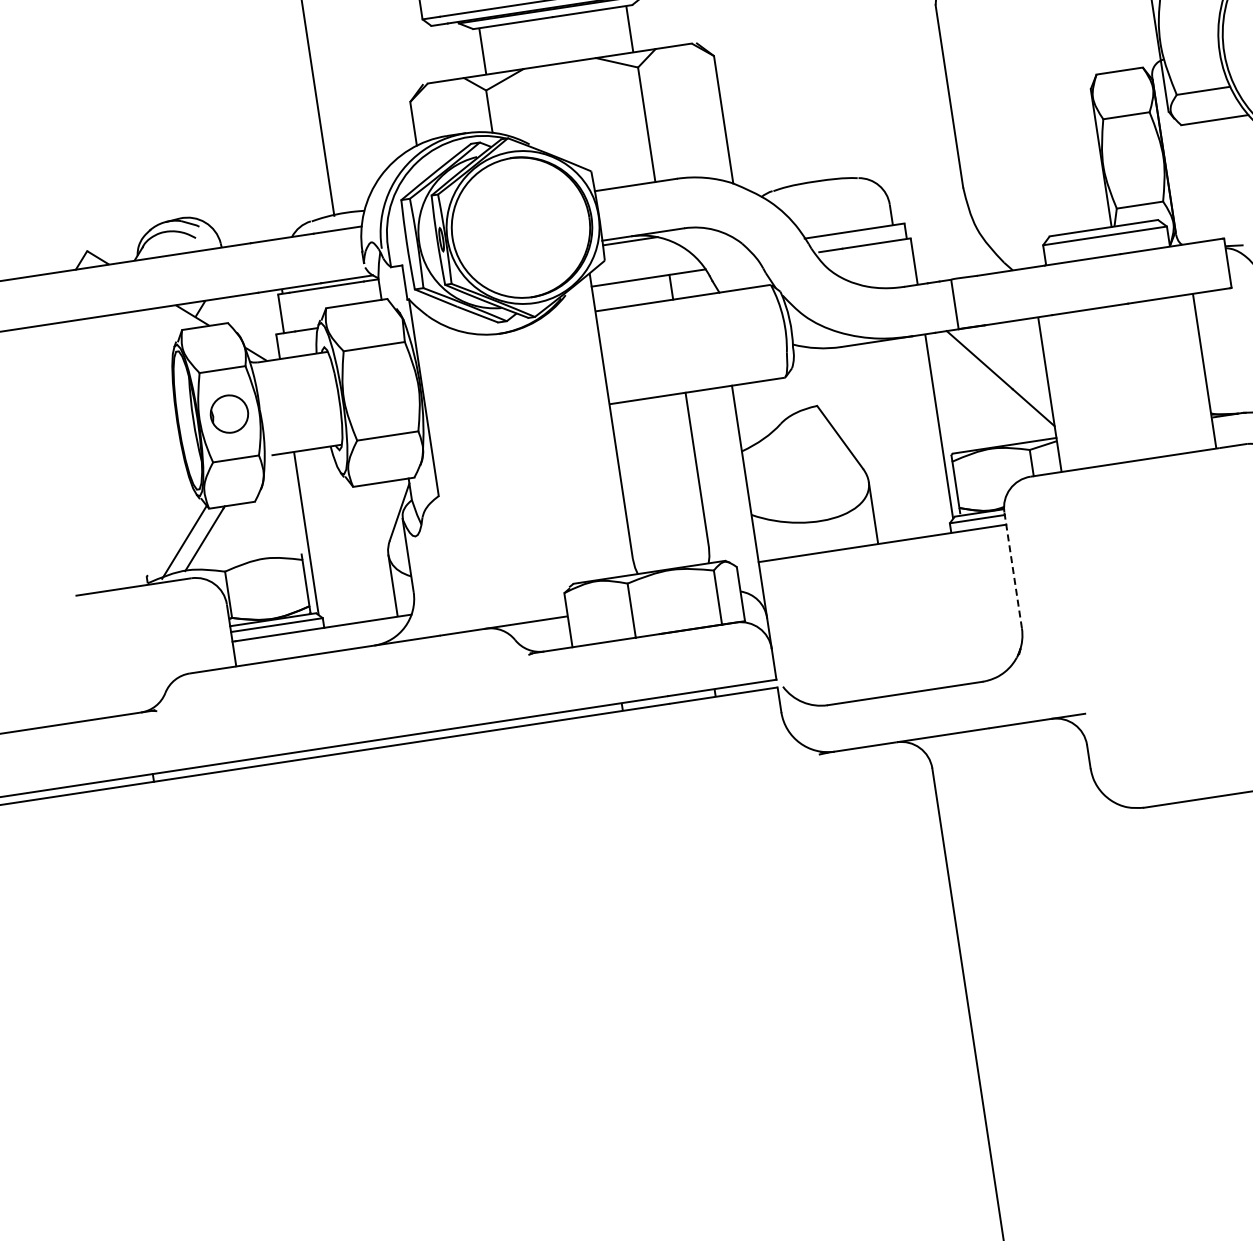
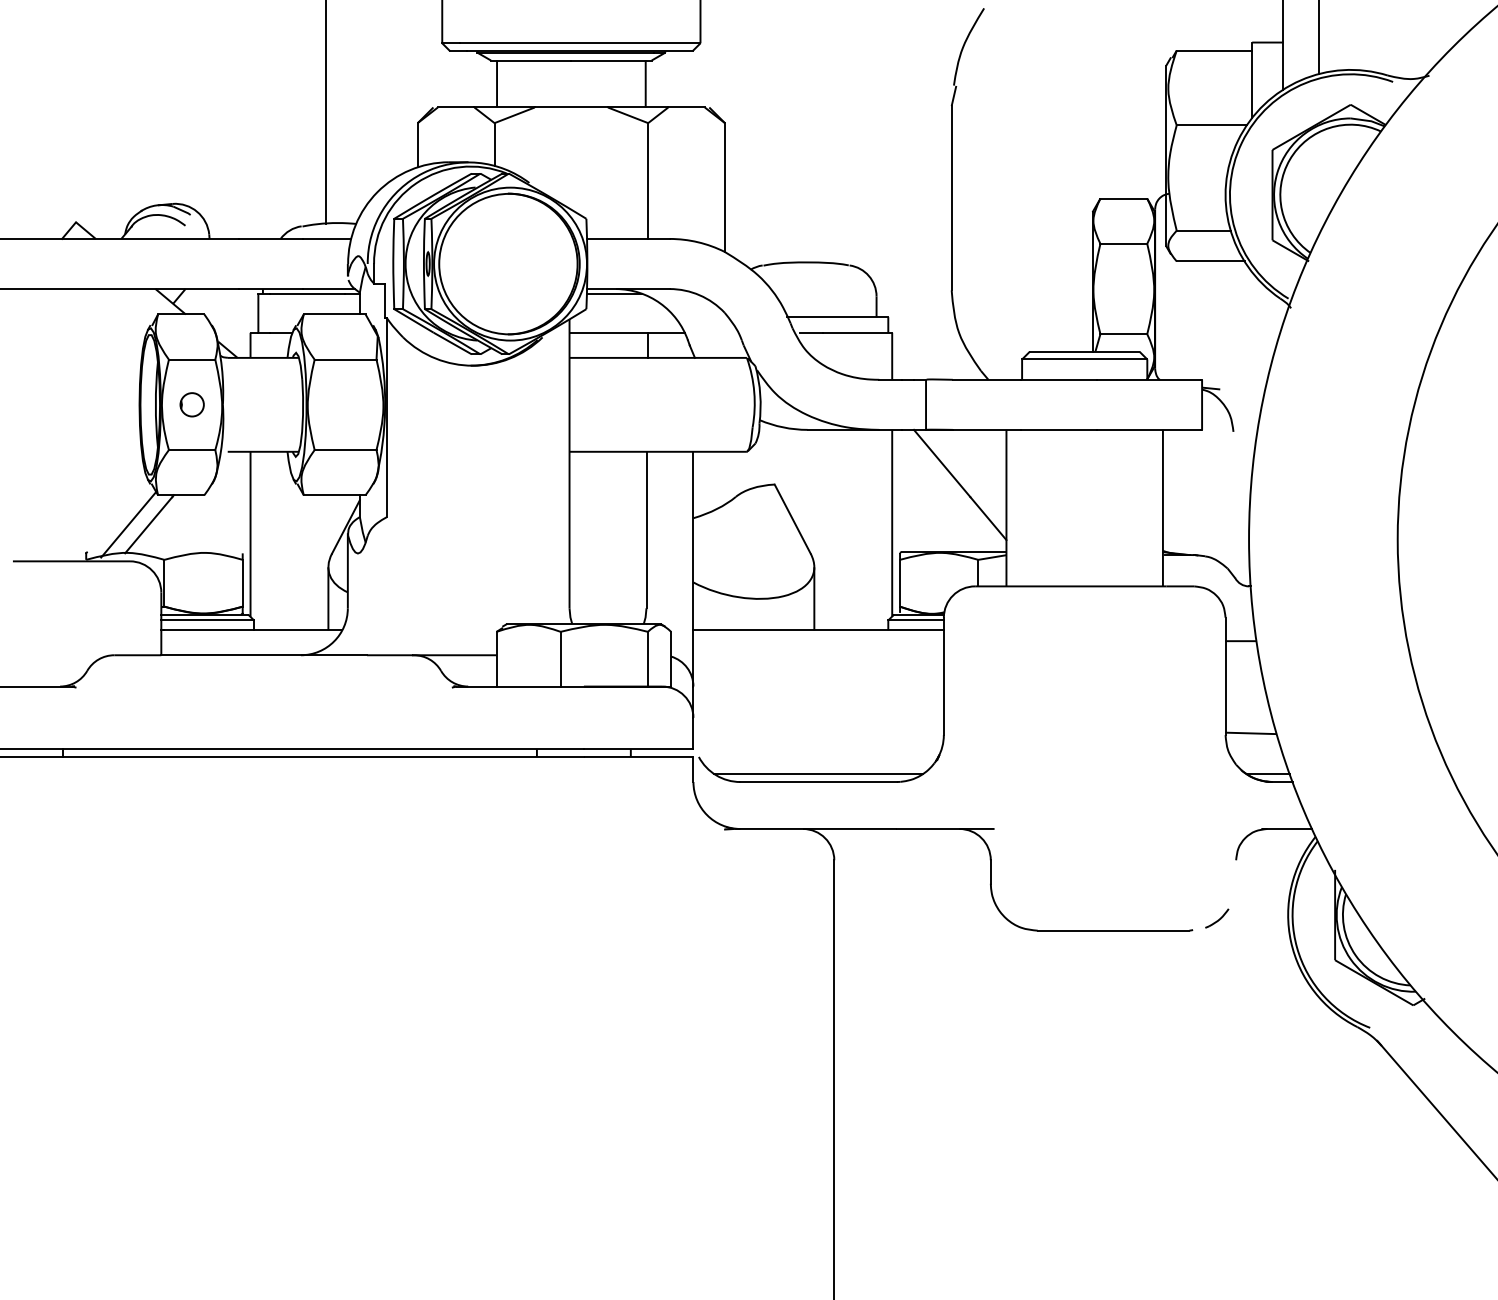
circle: (228, 414) -> (191, 404), size x0.62
line: (1012, 570) -> (943, 676), dashed -> solid
line: (903, 686) -> (818, 774), added

